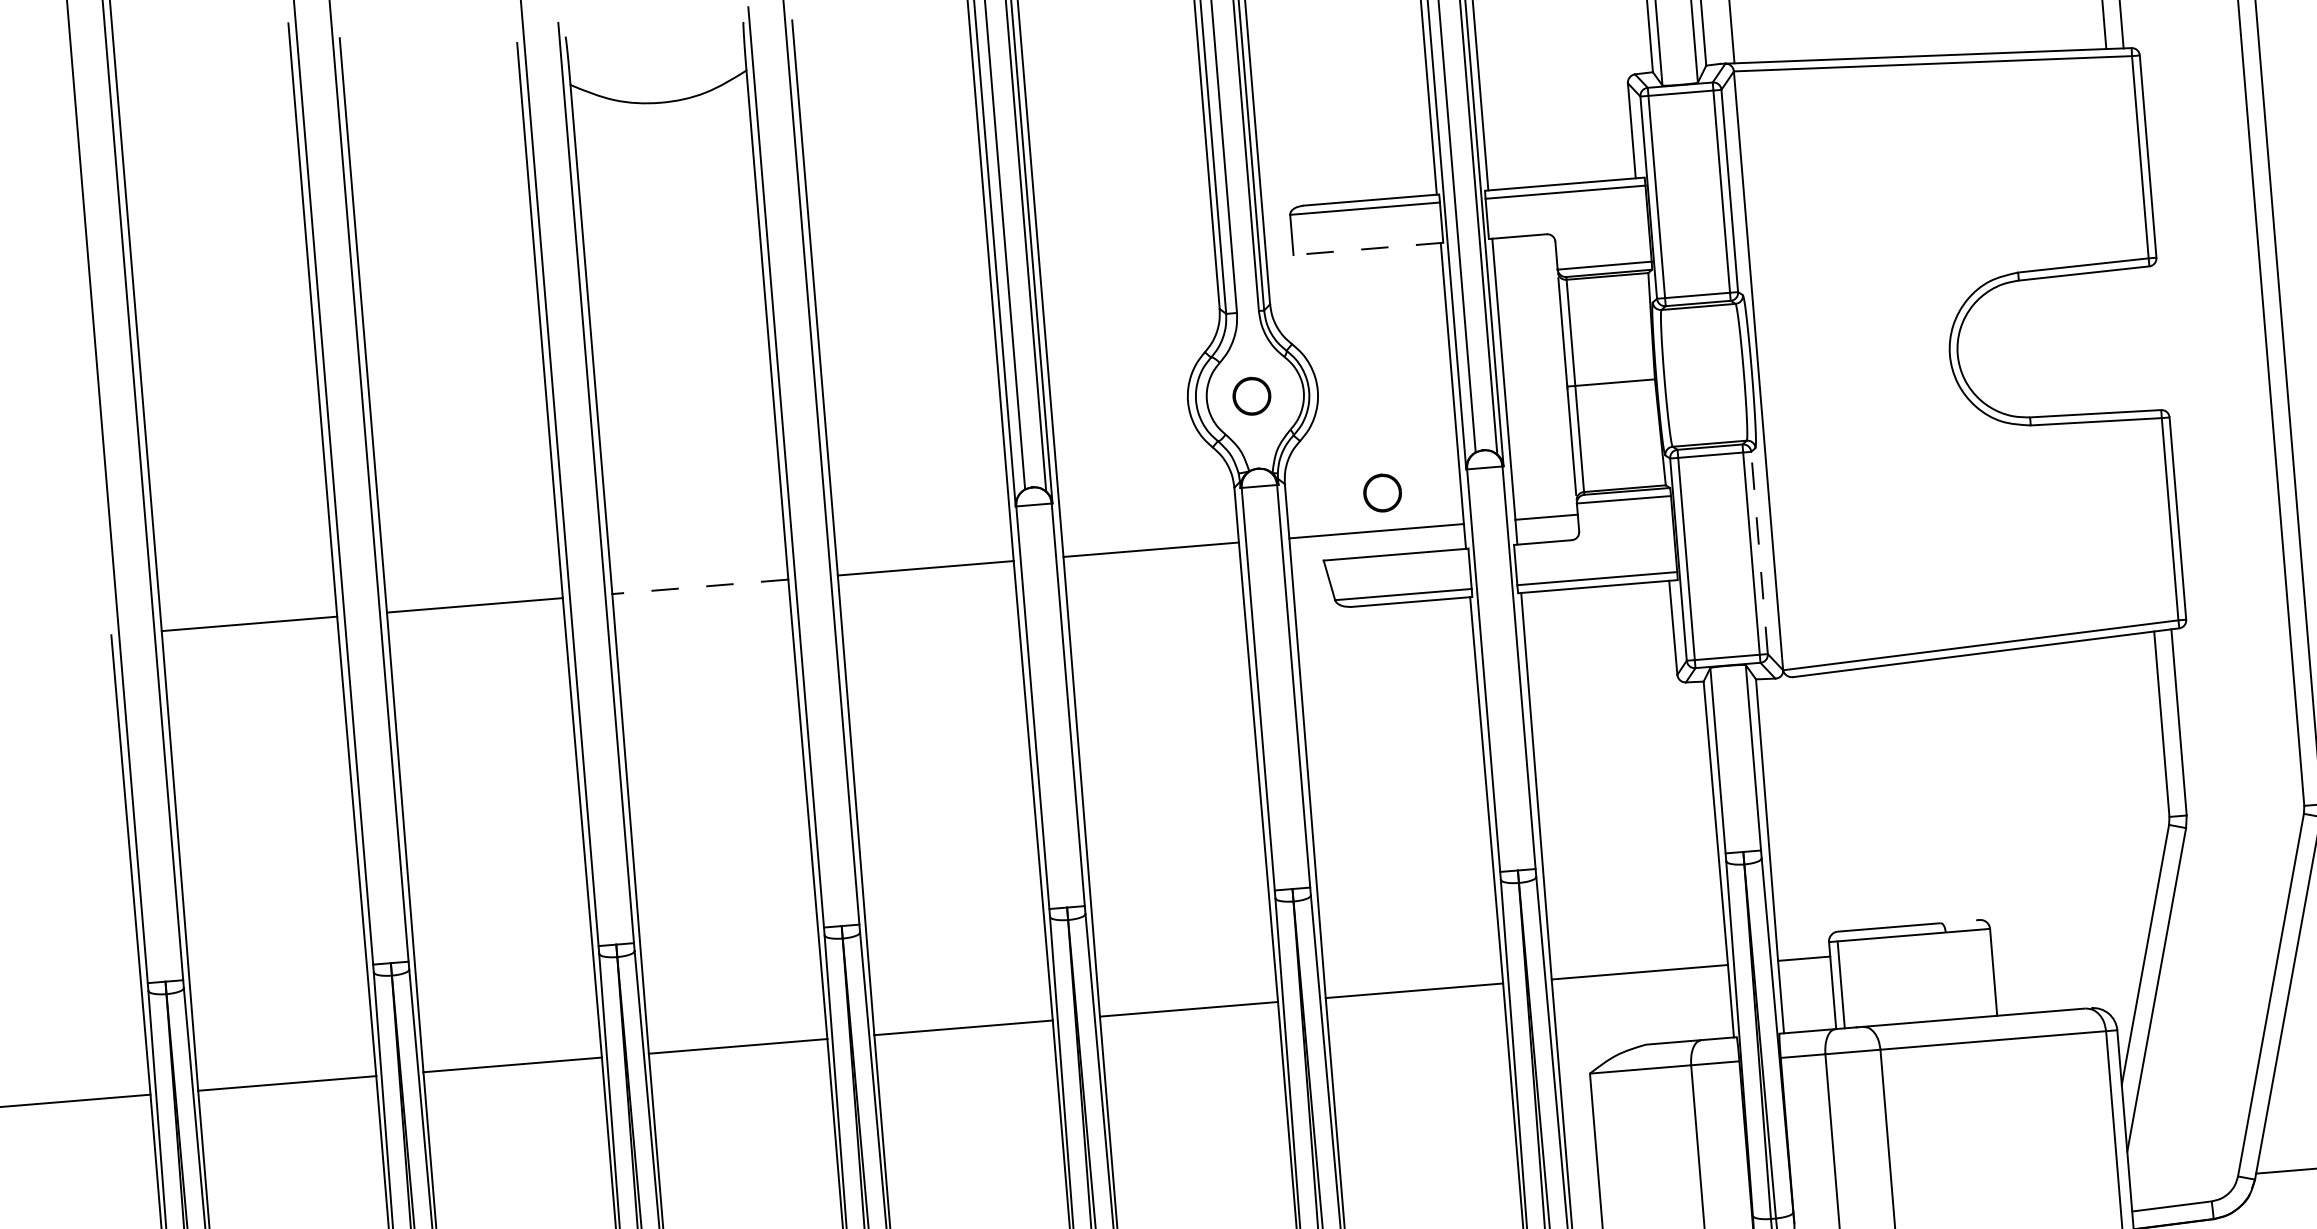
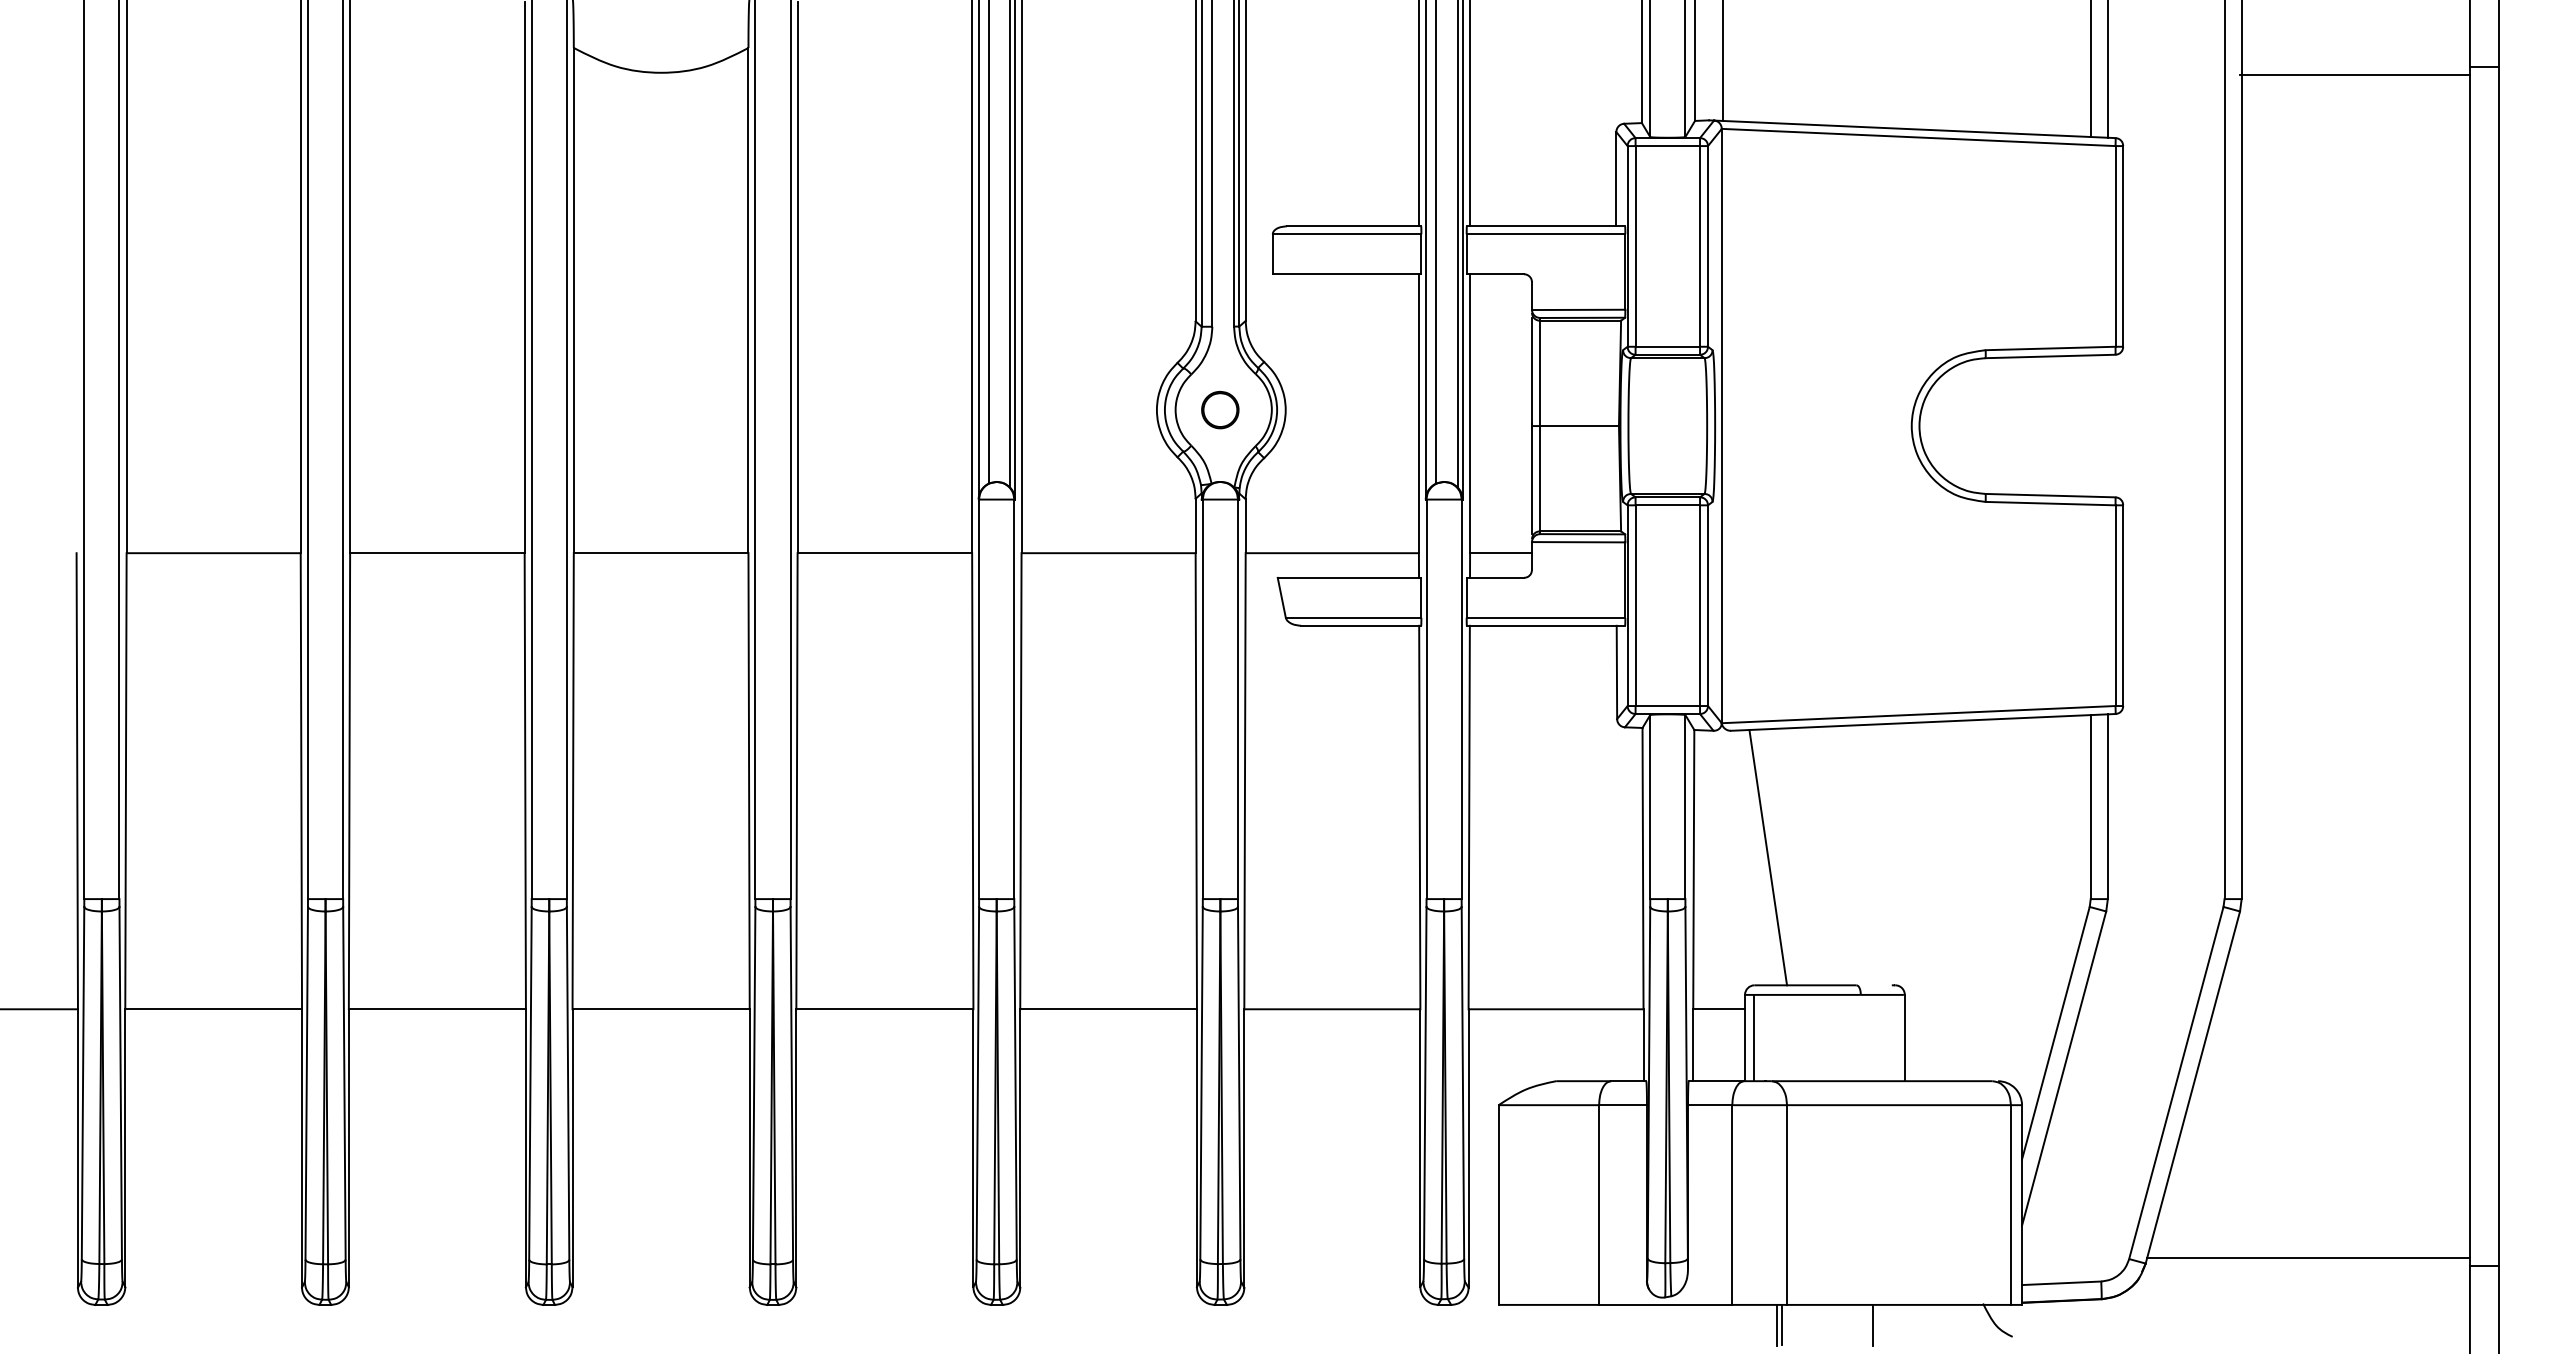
line: (1367, 249) -> (1346, 274), dashed -> solid
part: (1382, 492) -> (1341, 515), removed
line: (1760, 552) -> (1708, 605), dashed -> solid
line: (699, 587) -> (660, 553), dashed -> solid
line: (1841, 801) -> (1768, 857), added

